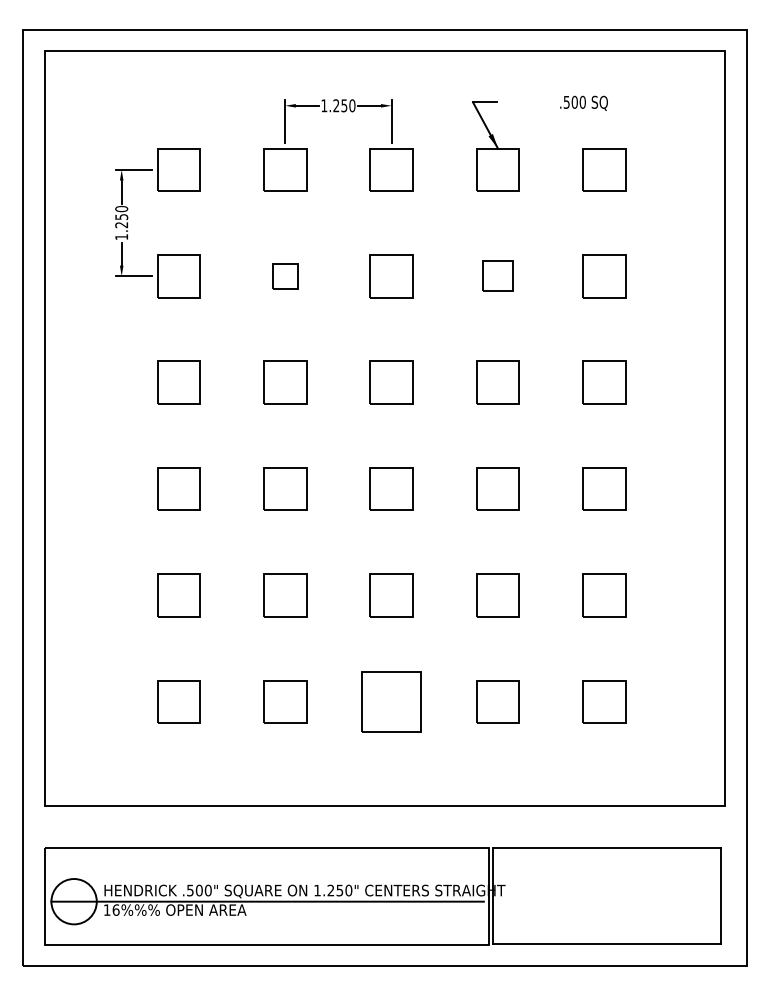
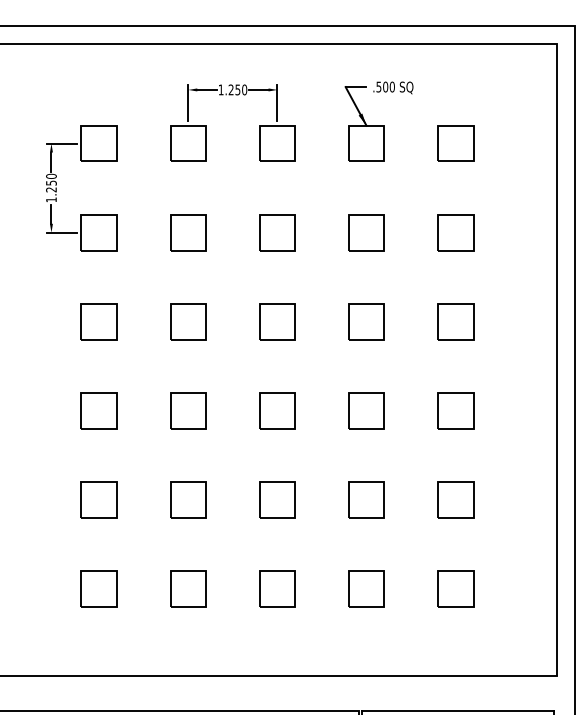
text: (583, 102) -> (392, 87), moved
part: (285, 276) -> (188, 232), size x1.67
part: (497, 276) -> (366, 232), size x1.43
part: (391, 701) -> (277, 588), size x0.71

